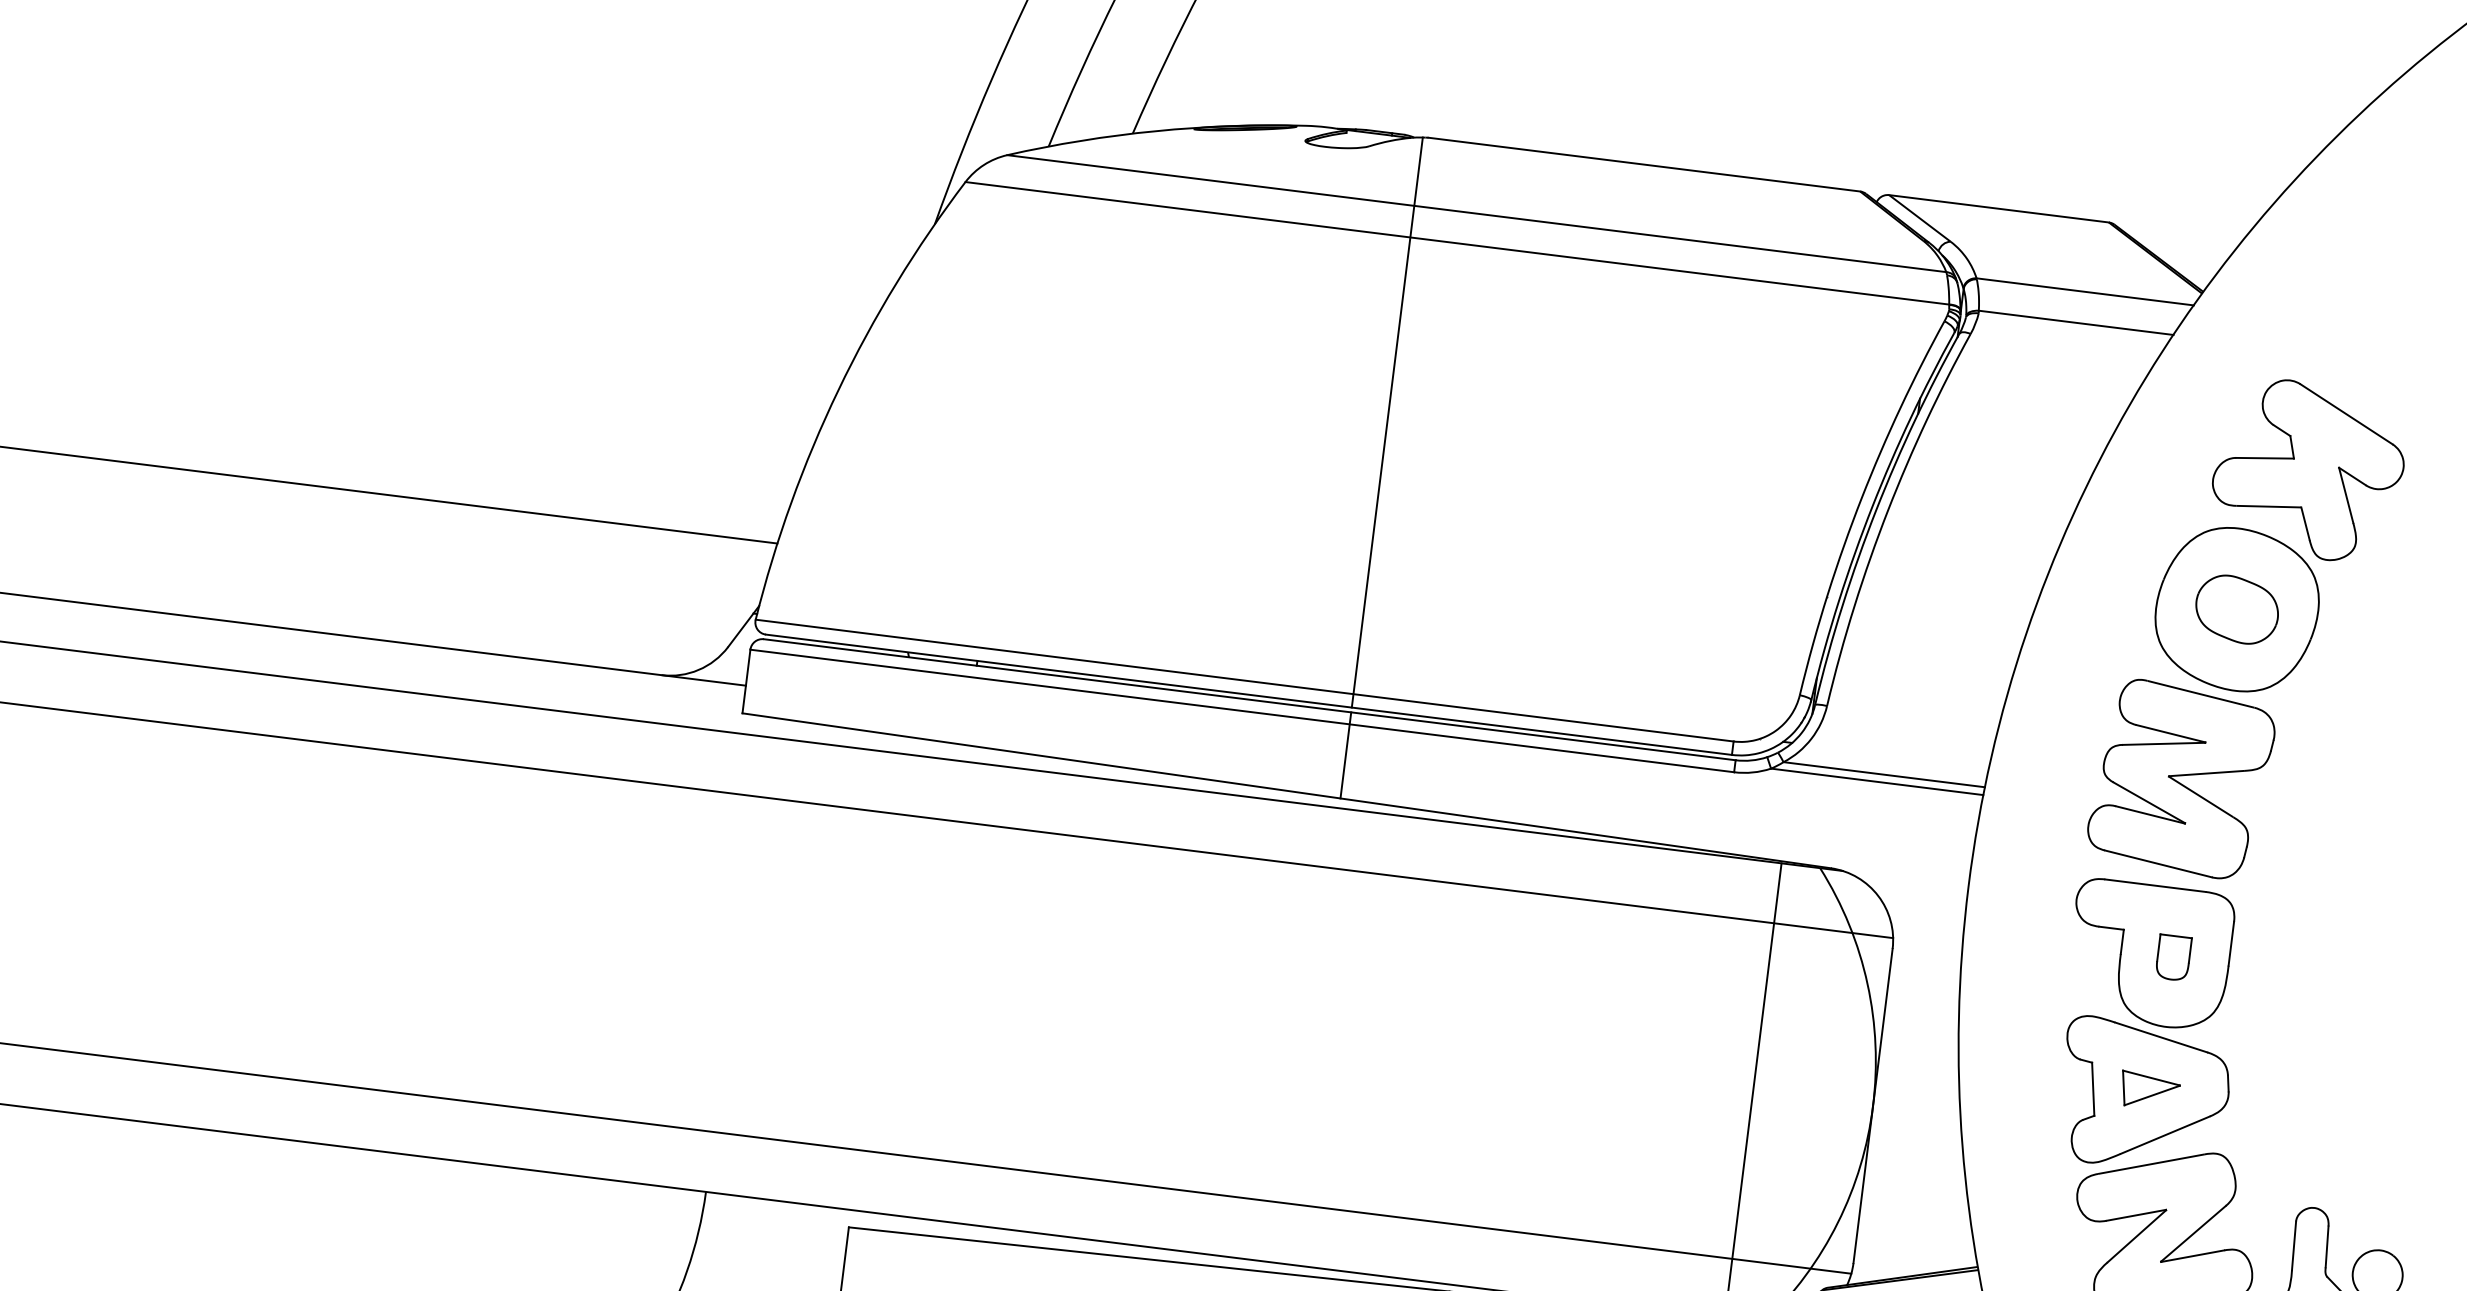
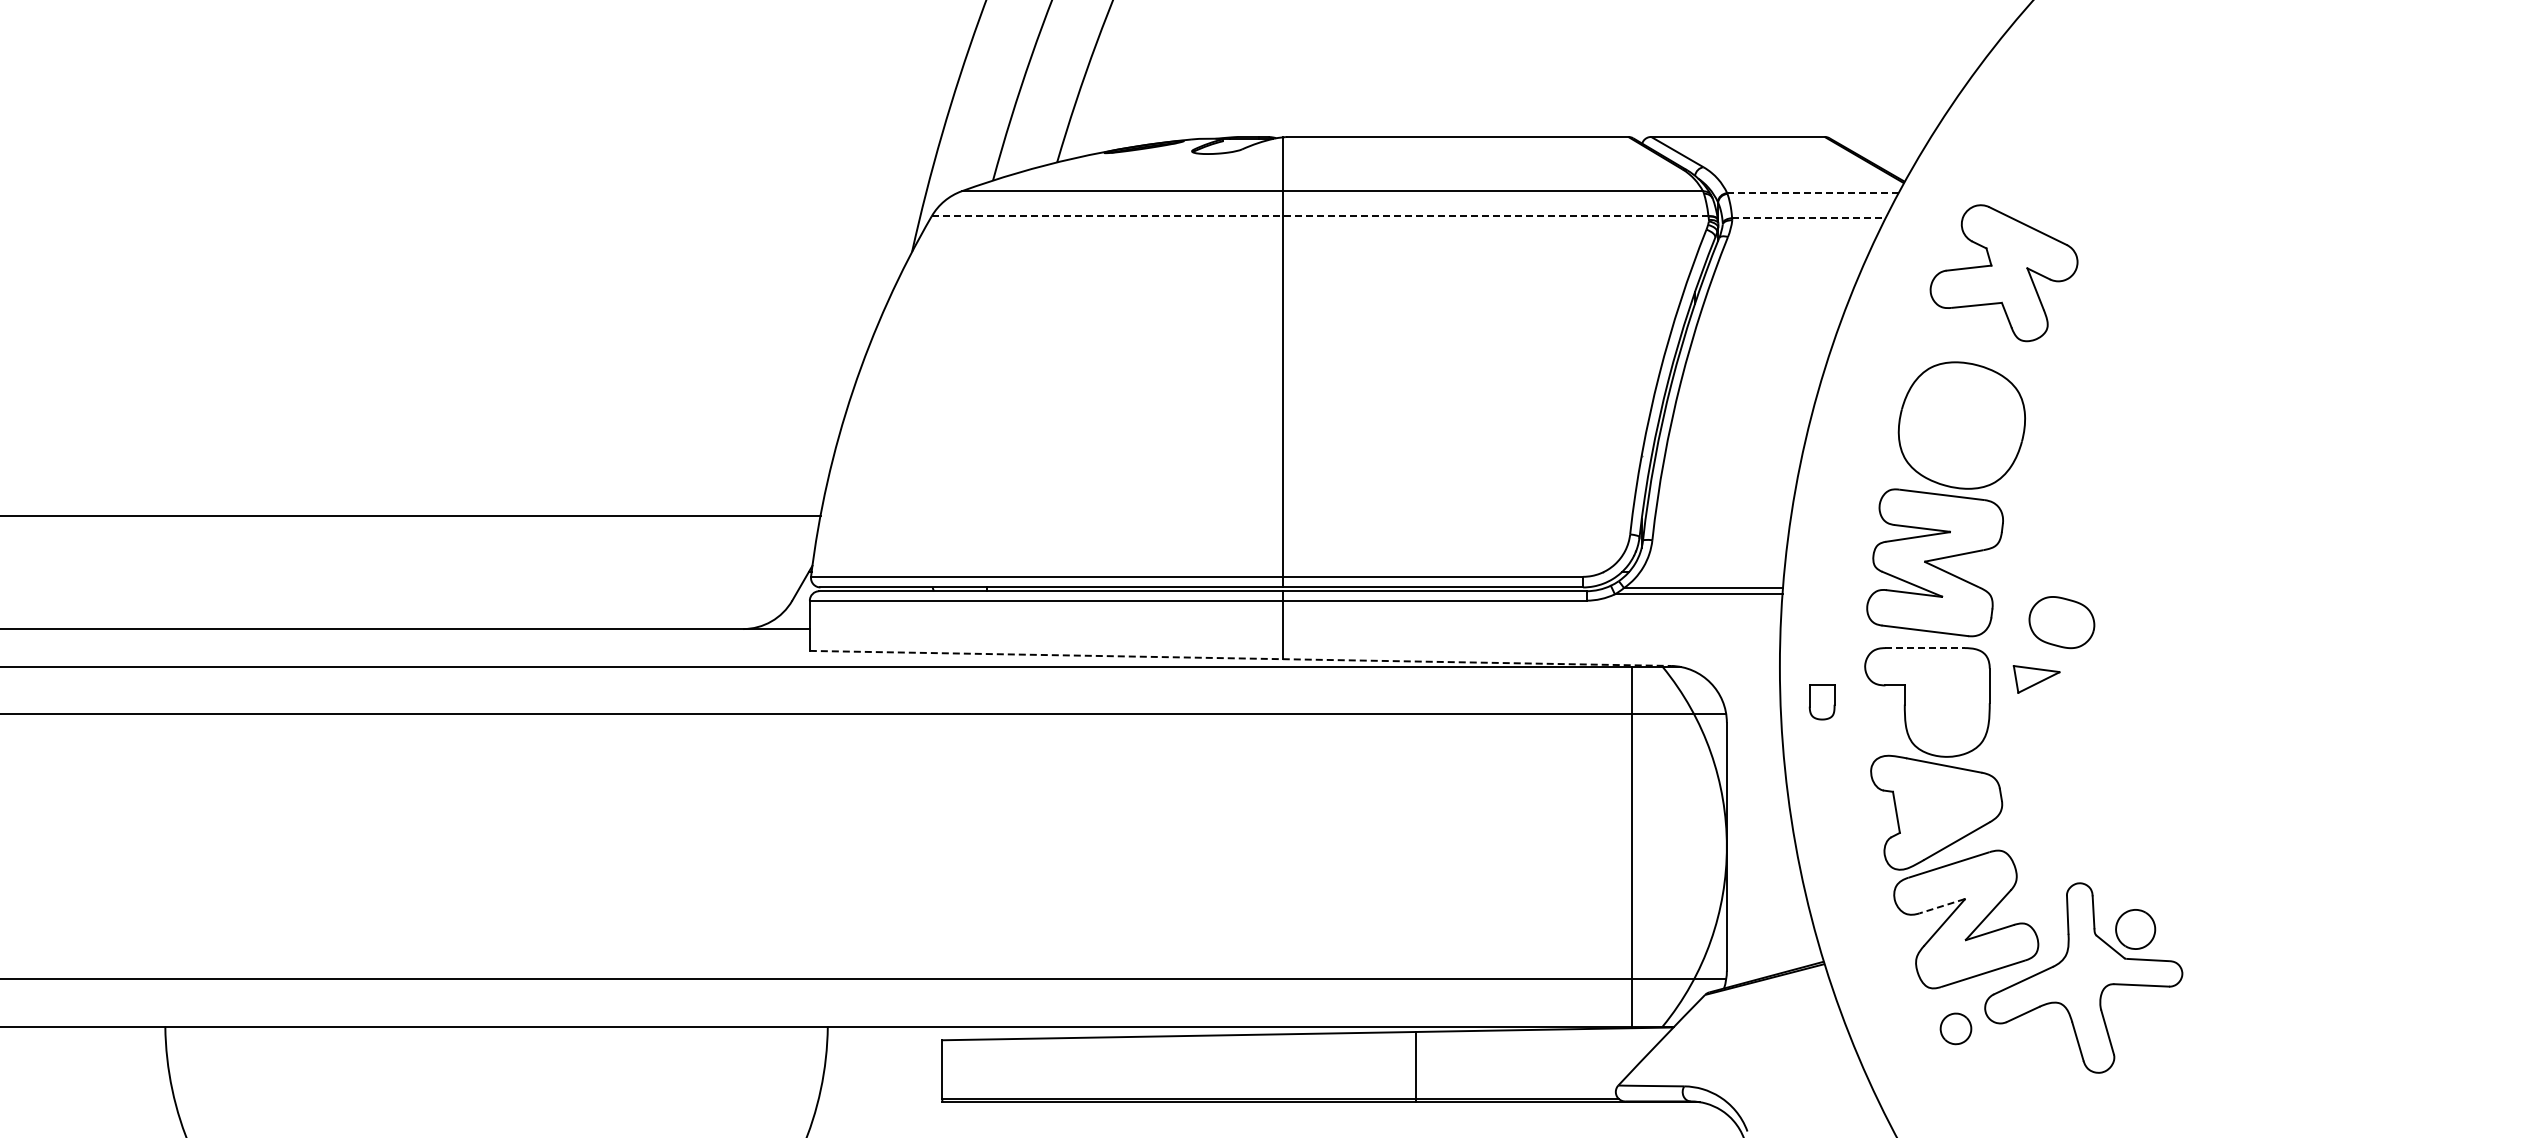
line: (1457, 243) -> (1320, 216), solid -> dashed
line: (2085, 292) -> (1813, 193), solid -> dashed
line: (2075, 323) -> (1808, 218), solid -> dashed
part: (2307, 470) -> (2003, 273), moved
part: (2236, 609) -> (2061, 622), moved
line: (1286, 790) -> (1240, 658), solid -> dashed
line: (2155, 886) -> (1925, 648), solid -> dashed
part: (2172, 957) -> (1821, 702), moved
part: (2149, 1091) -> (2036, 679), moved
line: (2136, 1215) -> (1942, 906), solid -> dashed

